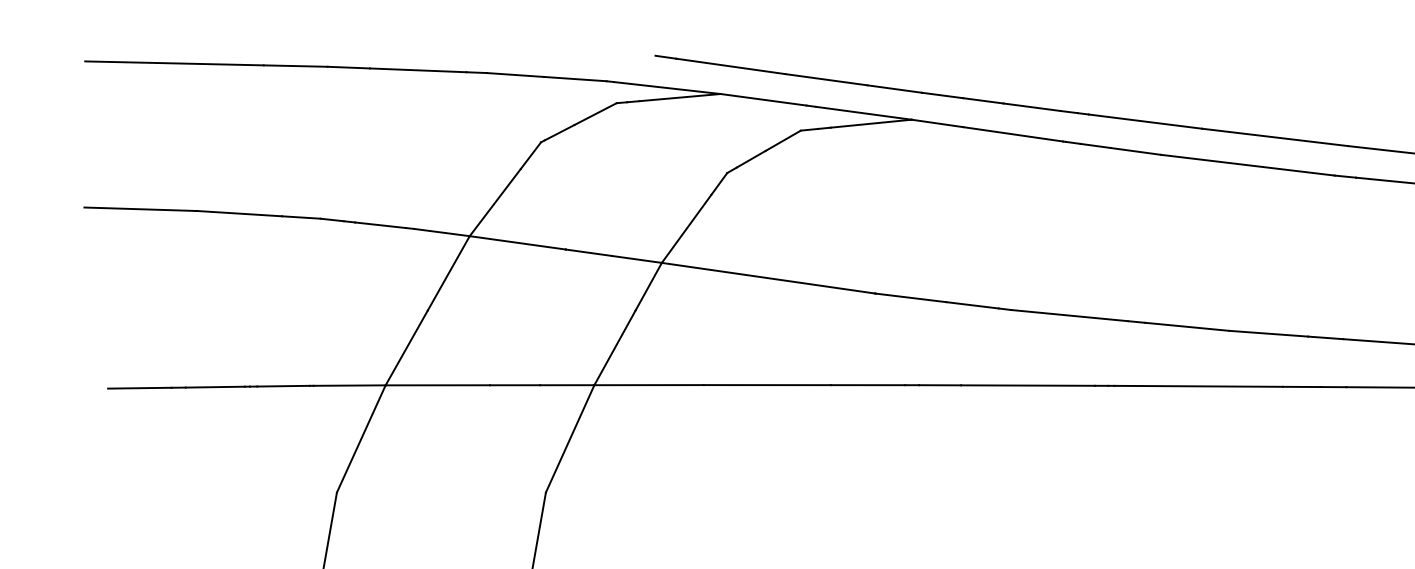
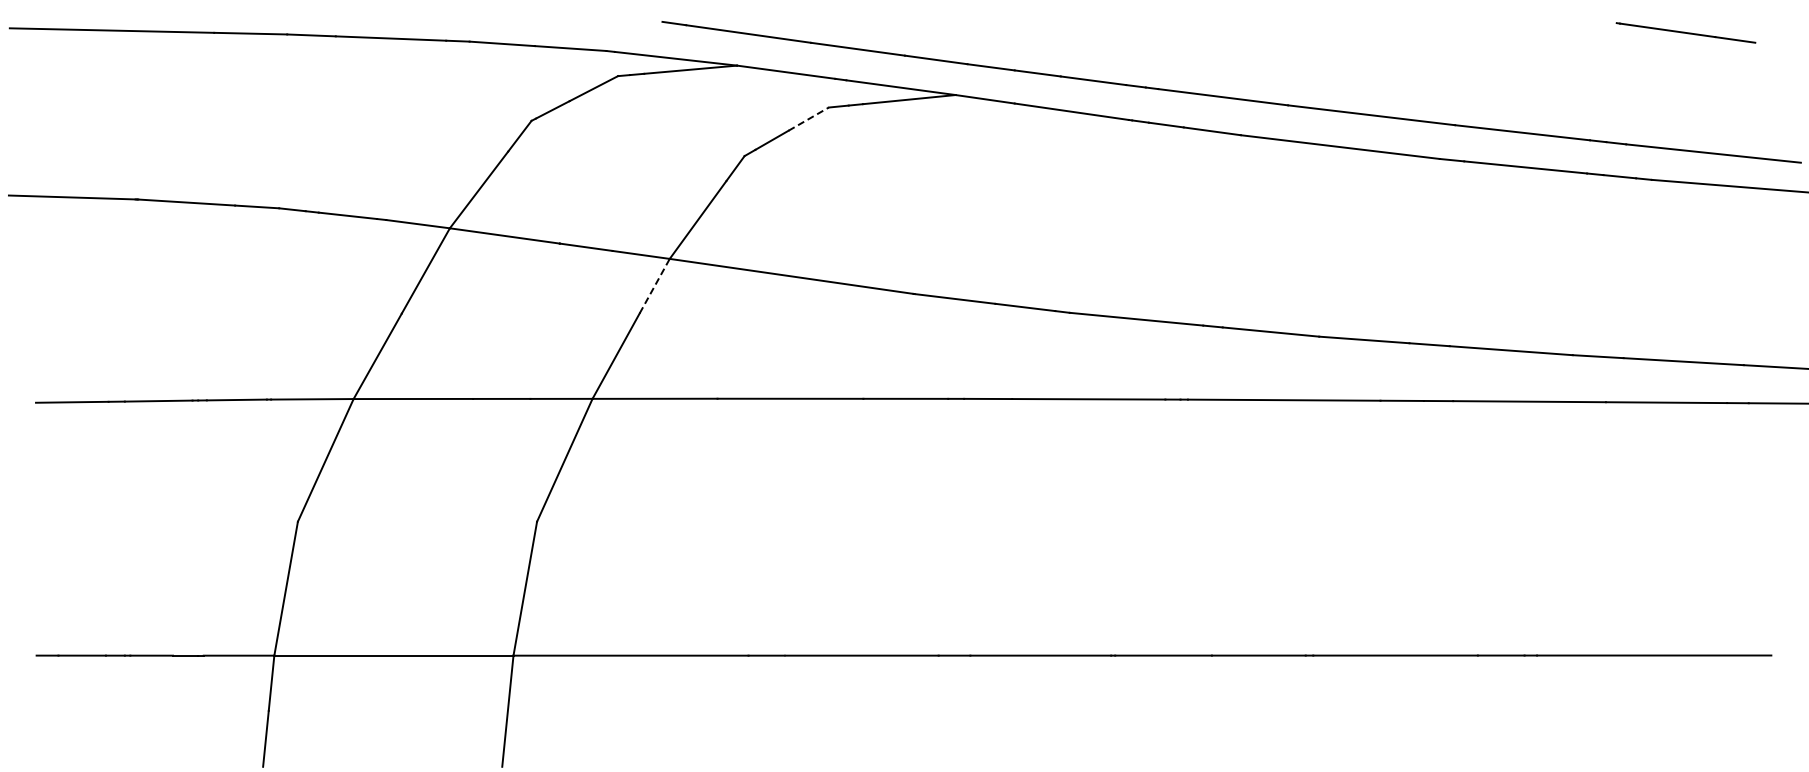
line: (783, 140) -> (809, 118), solid -> dashed
line: (648, 286) -> (654, 285), solid -> dashed

